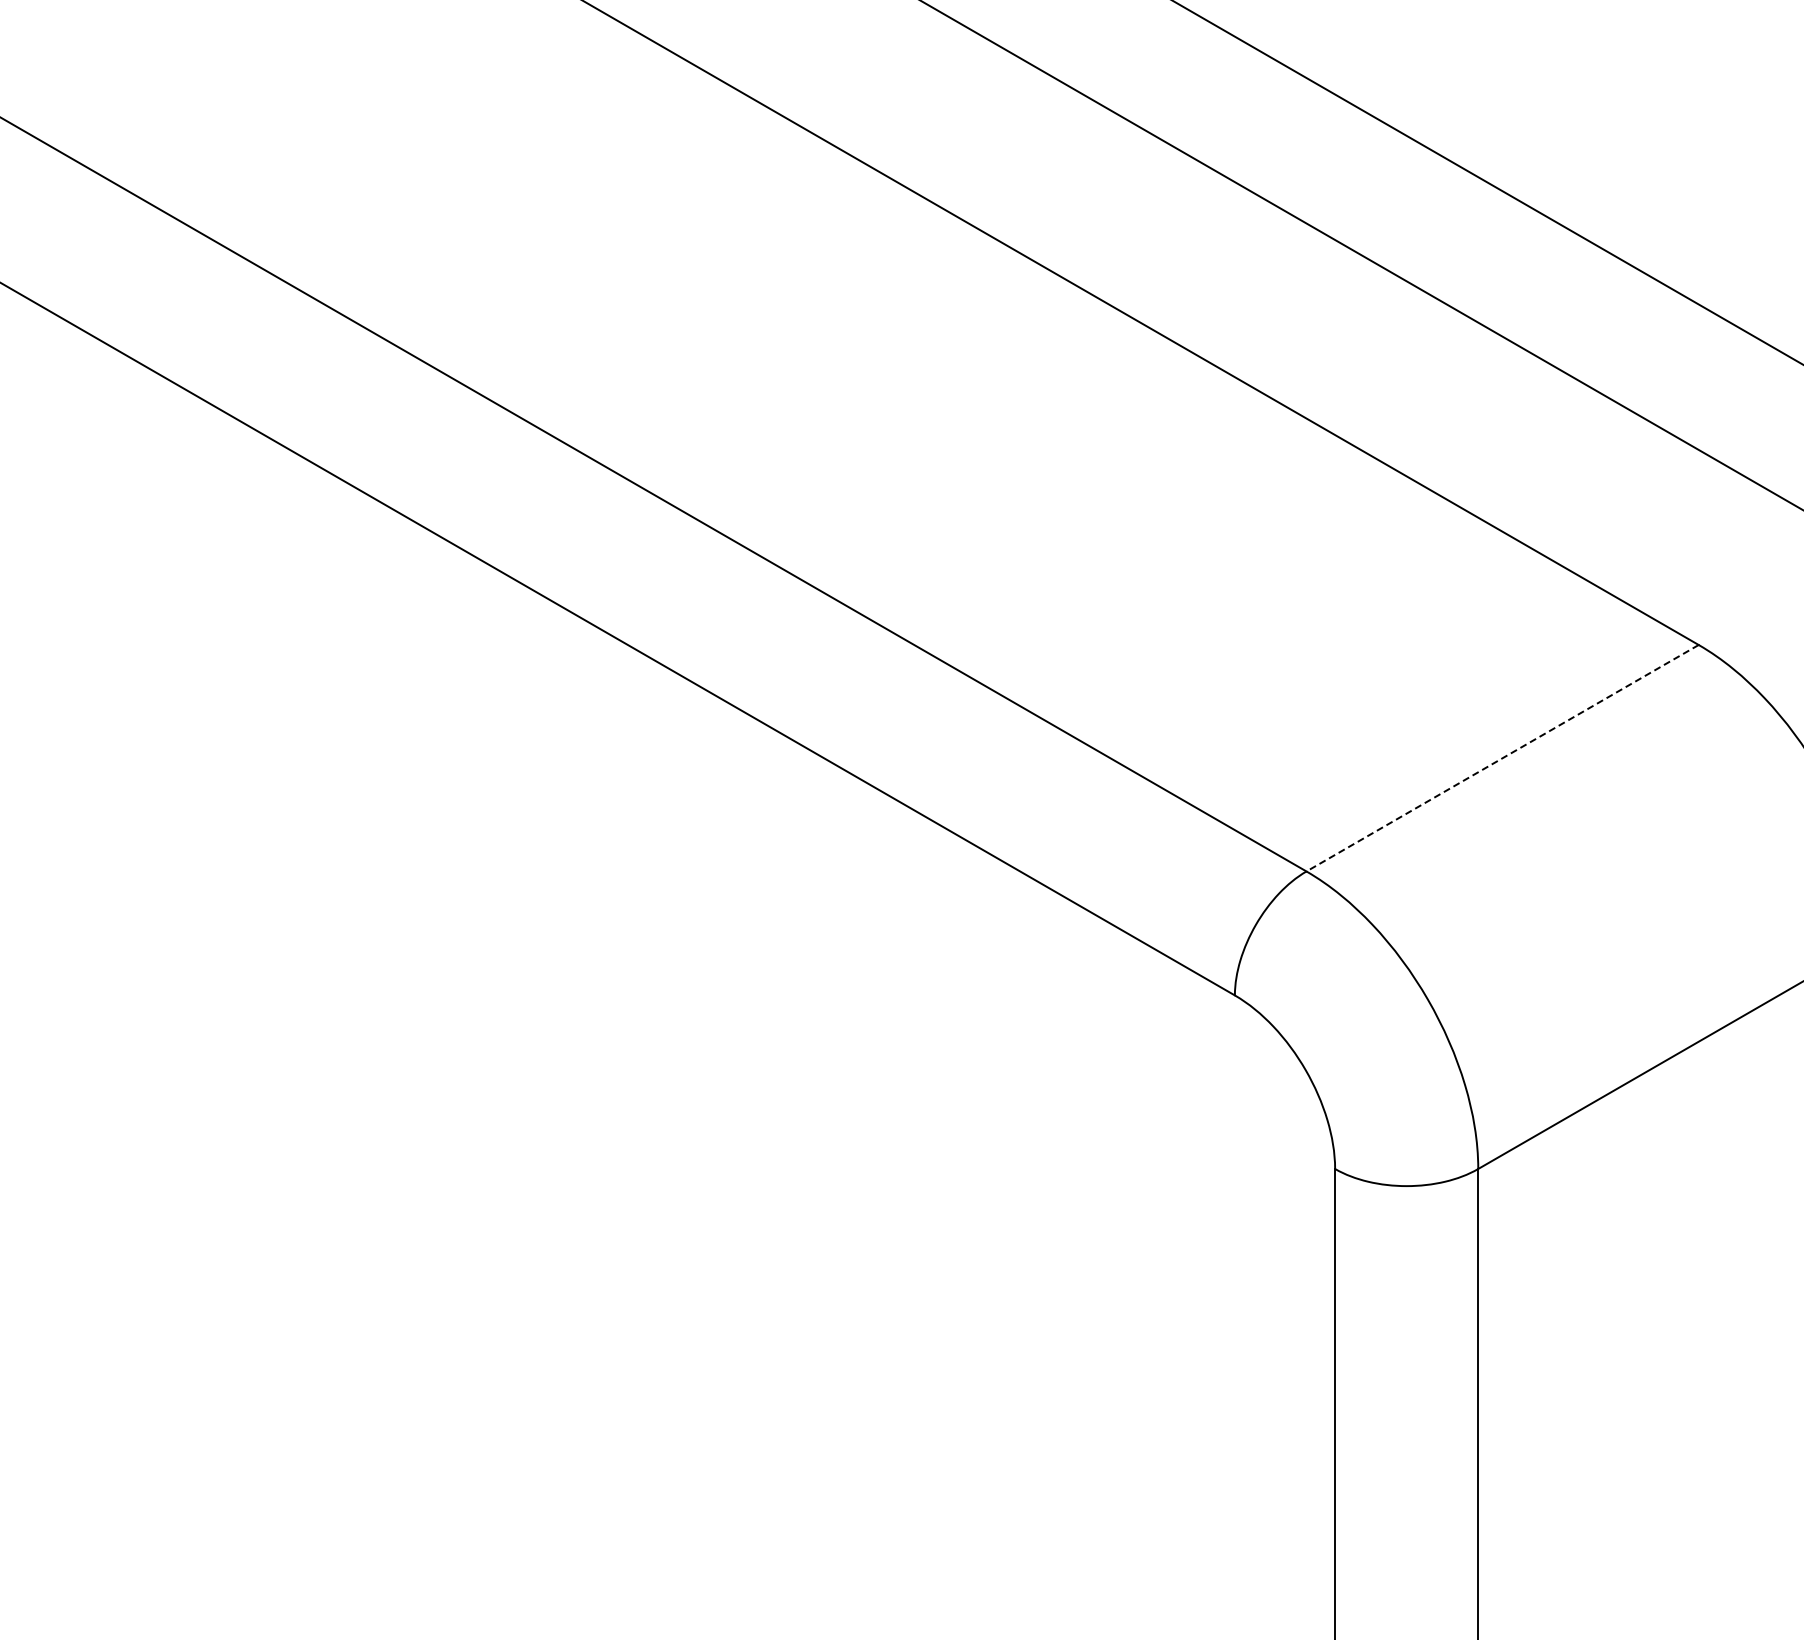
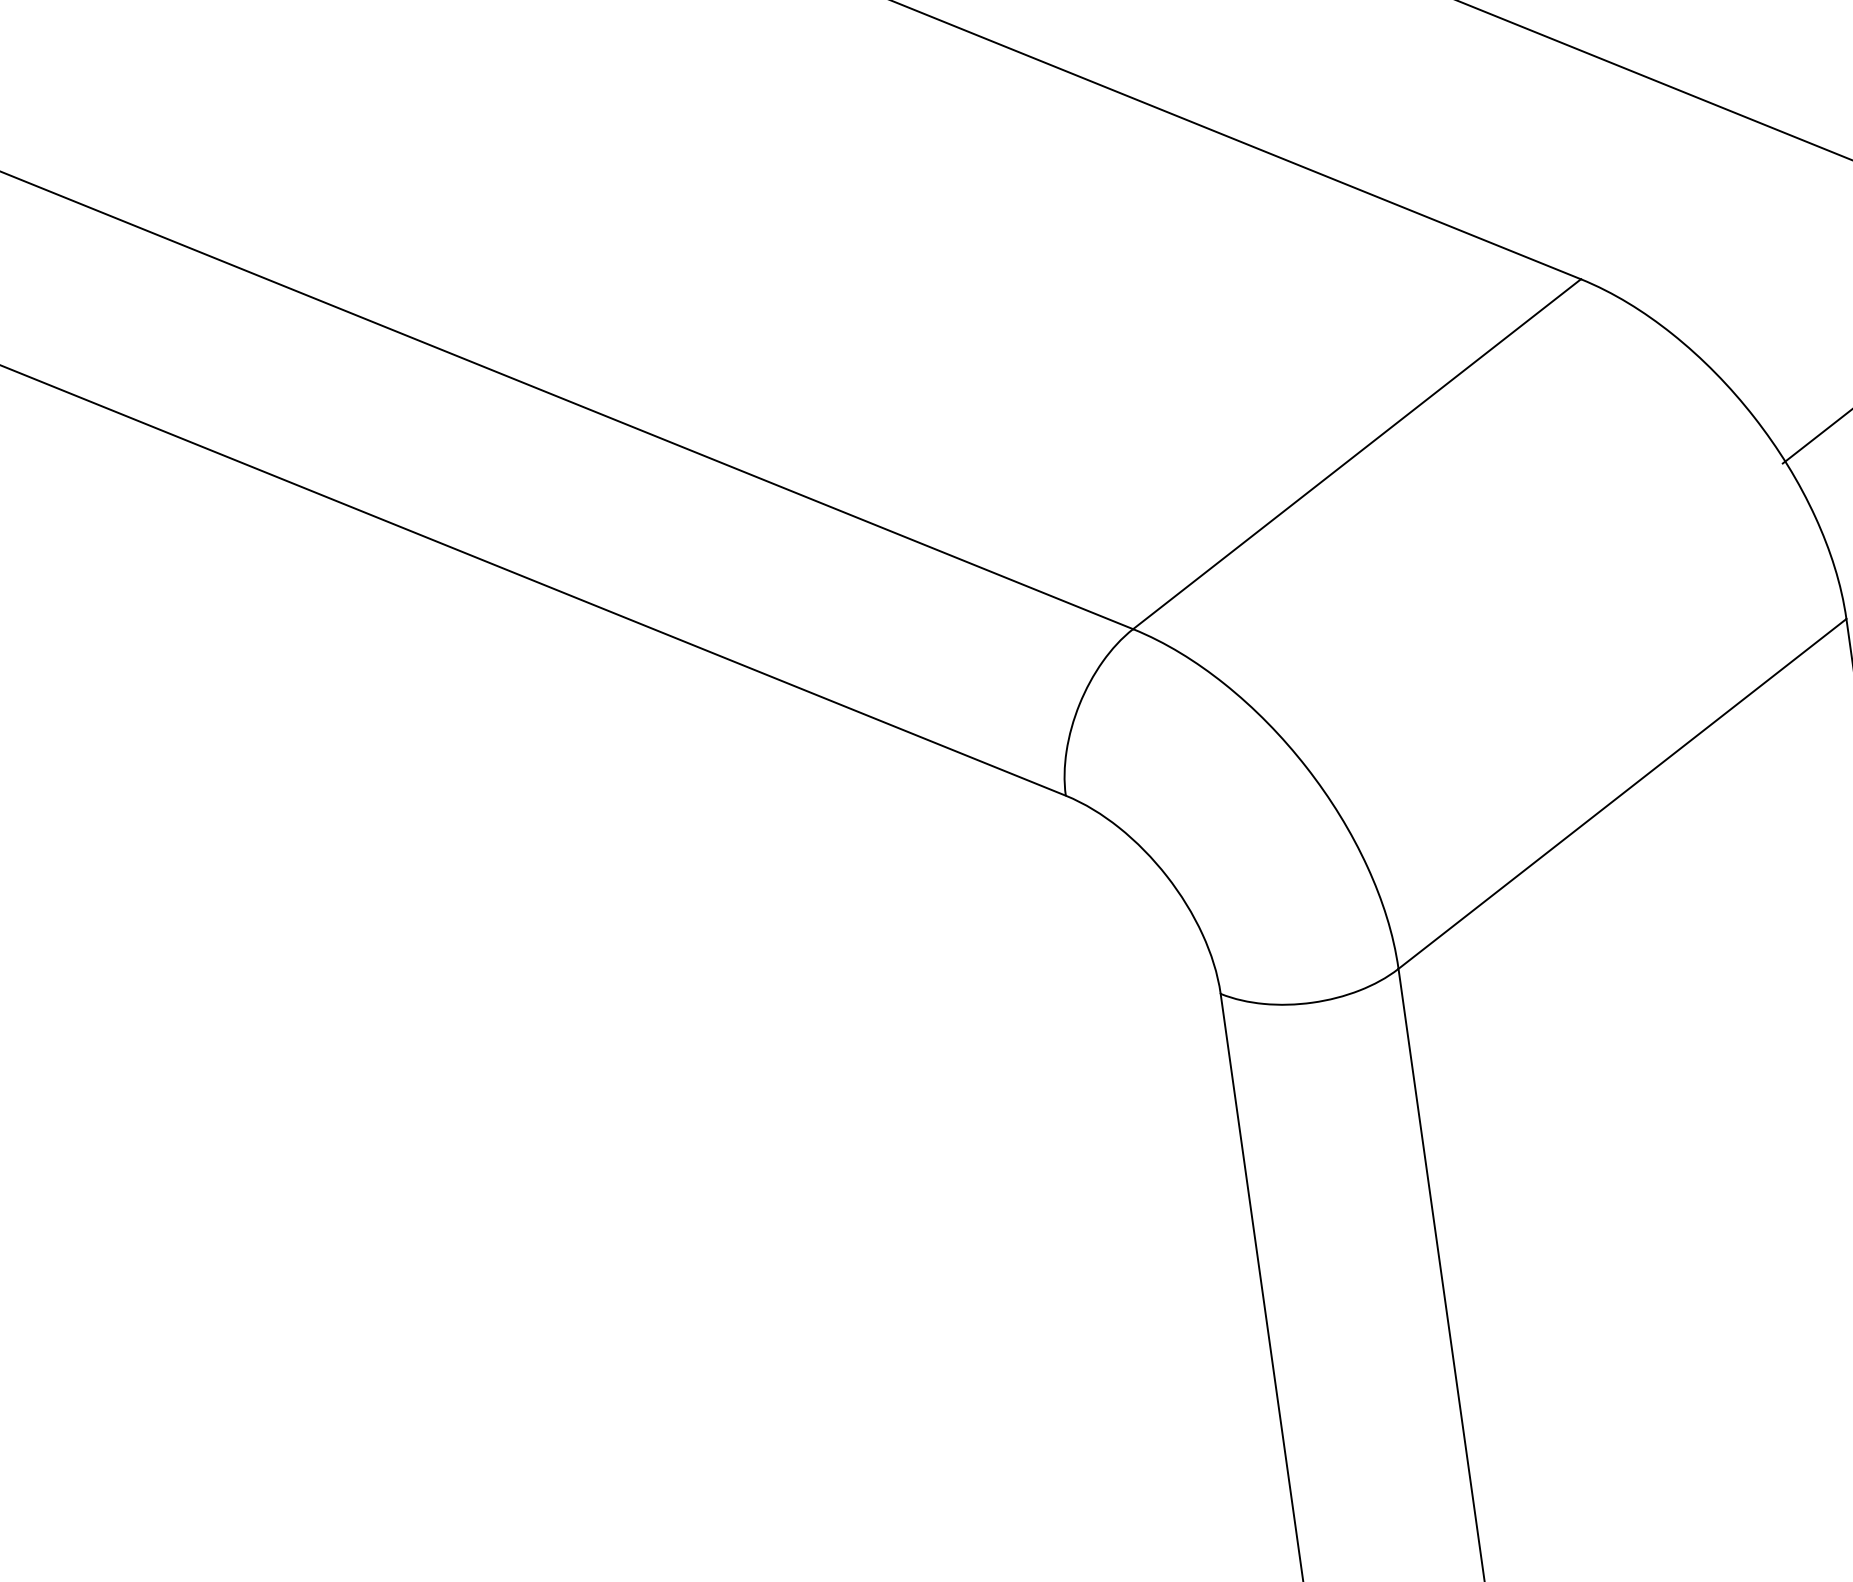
line: (1502, 758) -> (1356, 454), dashed -> solid

